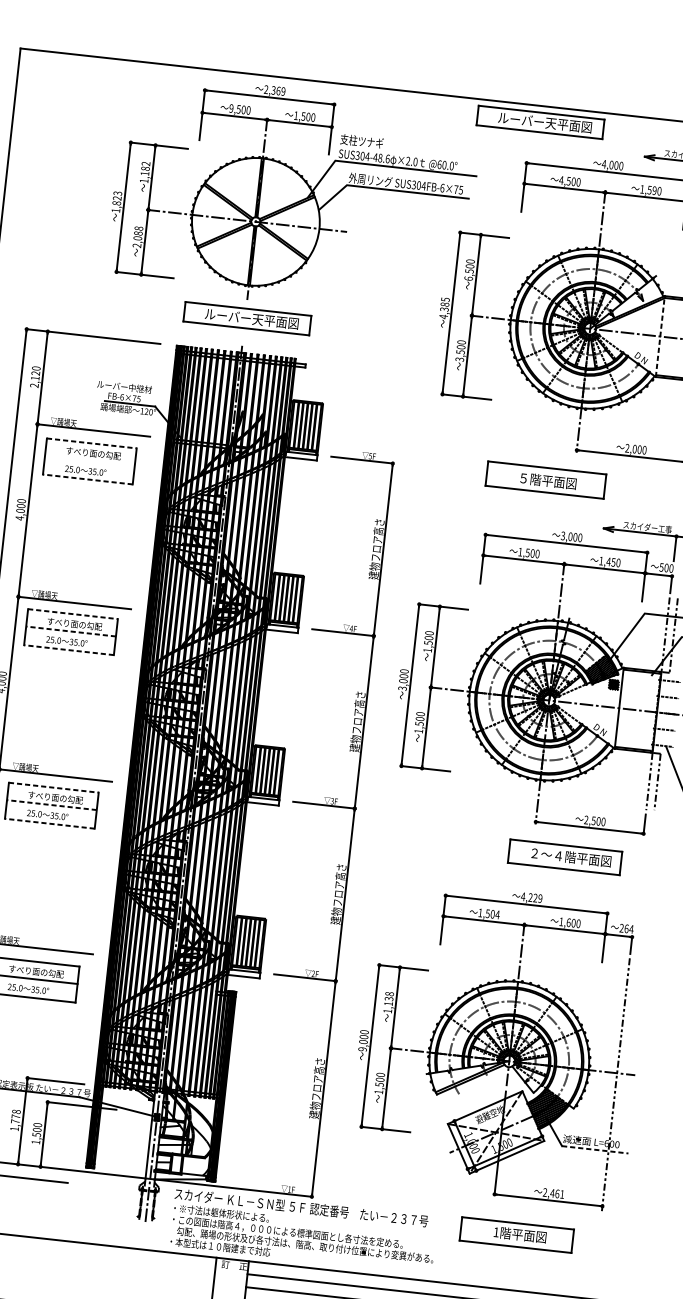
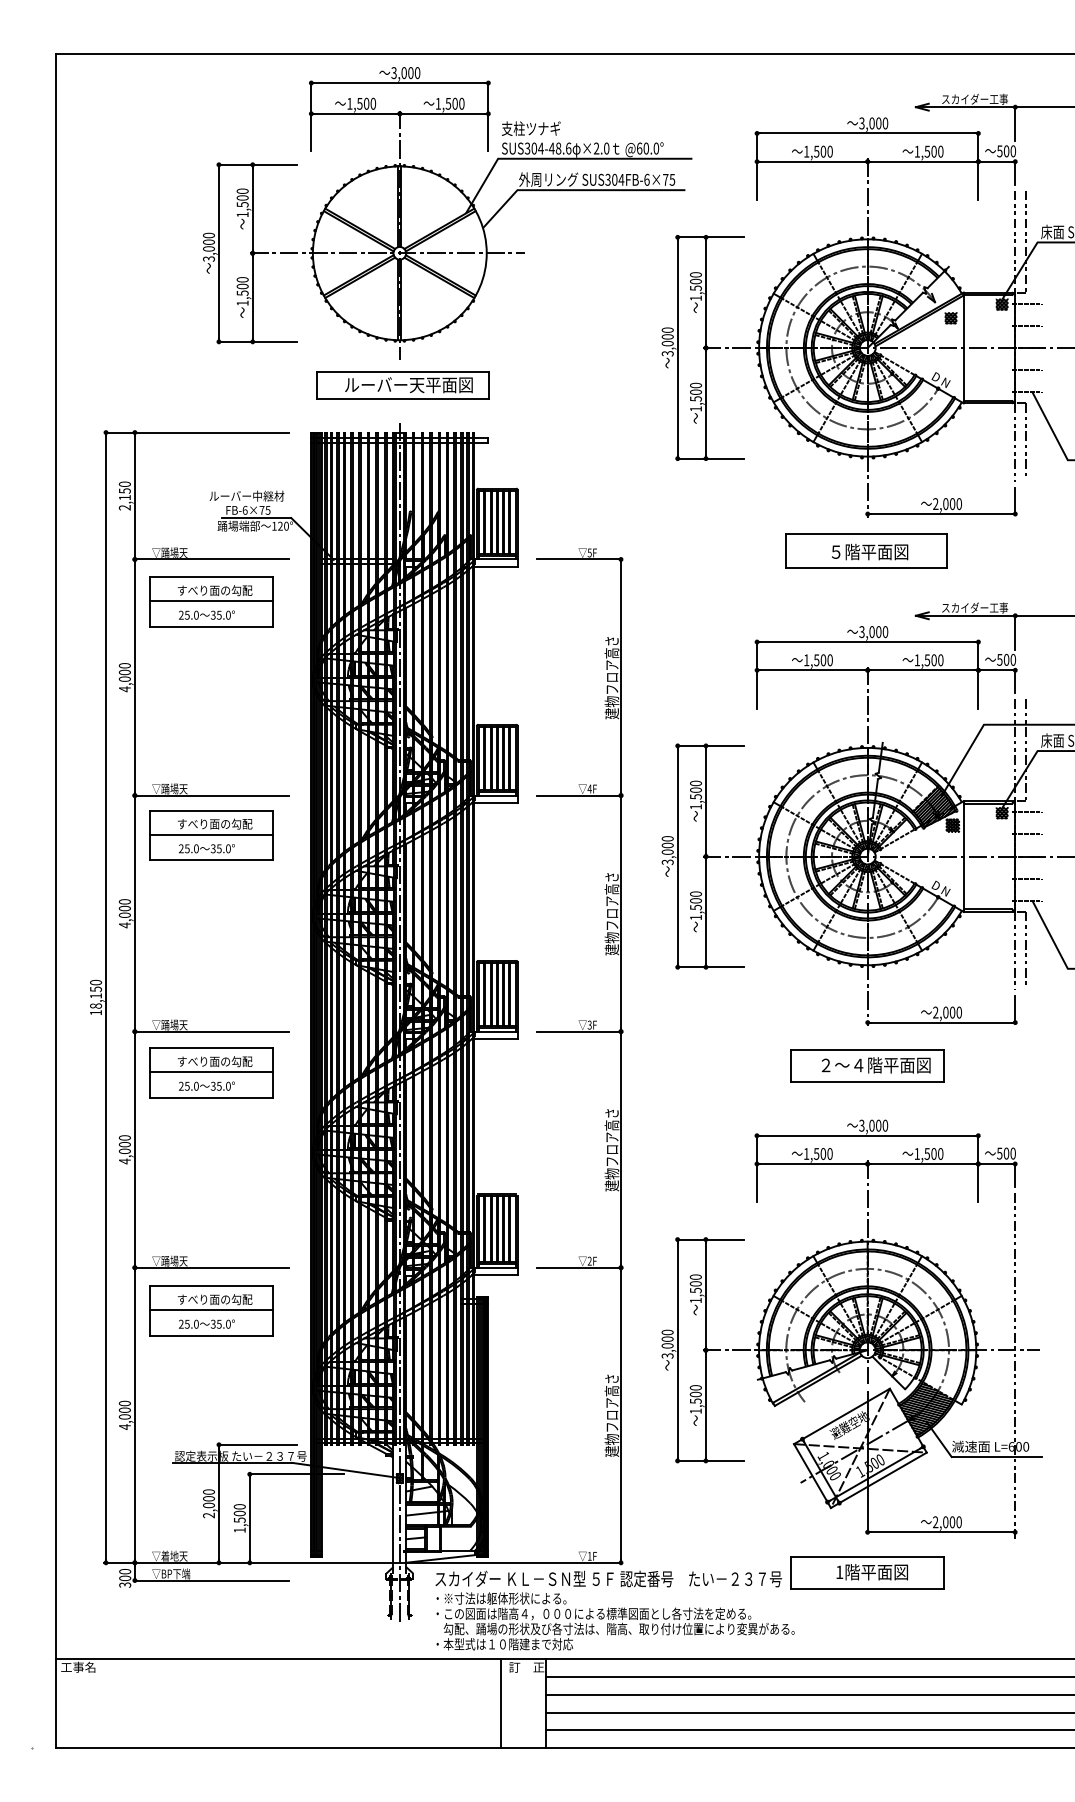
text: (274, 90) -> (405, 73), 2,369 -> 3,000
text: (231, 108) -> (349, 103), 9,500 -> 1,500
part: (540, 122) -> (769, 76), removed
text: (603, 164) -> (861, 123), 4,000 -> 3,000
text: (145, 168) -> (242, 197), 1,182 -> 1,500
text: (561, 180) -> (806, 151), 4,500 -> 1,500
text: (654, 190) -> (933, 151), 1,590 -> 1,500
text: (116, 201) -> (208, 246), 1,823 -> 3,000
text: (137, 237) -> (242, 291), 2,088 -> 1,500
text: (468, 278) -> (695, 297), 6,500 -> 1,500
text: (444, 307) -> (667, 341), 4,385 -> 3,000
hatch: (653, 314) -> (951, 318), added
line: (660, 336) -> (963, 347), dashed -> solid
text: (460, 359) -> (696, 408), 3,500 -> 1,500
text: (35, 373) -> (124, 490), 2,120 -> 2,150
line: (92, 443) -> (211, 577), dashed -> solid
line: (89, 461) -> (210, 601), added
line: (87, 479) -> (210, 626), dashed -> solid
part: (546, 479) -> (866, 550), moved
text: (610, 562) -> (930, 660), 1,450 -> 1,500
line: (73, 613) -> (211, 810), dashed -> solid
line: (70, 631) -> (210, 834), dashed -> solid
line: (68, 650) -> (210, 860), dashed -> solid
hatch: (651, 679) -> (1002, 813), added
line: (54, 787) -> (211, 1048), dashed -> solid
line: (51, 805) -> (210, 1072), dashed -> solid
text: (593, 820) -> (945, 1012), 2,500 -> 2,000
line: (49, 823) -> (210, 1097), dashed -> solid
part: (565, 856) -> (867, 1065), moved
text: (530, 897) -> (872, 1125), 4,229 -> 3,000
text: (497, 914) -> (829, 1153), 1,504 -> 1,500
text: (568, 922) -> (927, 1153), 1,600 -> 1,500
text: (626, 928) -> (1006, 1153), 264 -> 500
text: (388, 998) -> (695, 1283), 1,138 -> 1,500
text: (362, 1049) -> (667, 1355), 9,000 -> 3,000
text: (15, 1120) -> (208, 1503), 1,778 -> 2,000
line: (595, 1150) -> (997, 1457), dashed -> solid
text: (556, 1194) -> (951, 1522), 2,461 -> 2,000
part: (516, 1234) -> (867, 1572), moved

